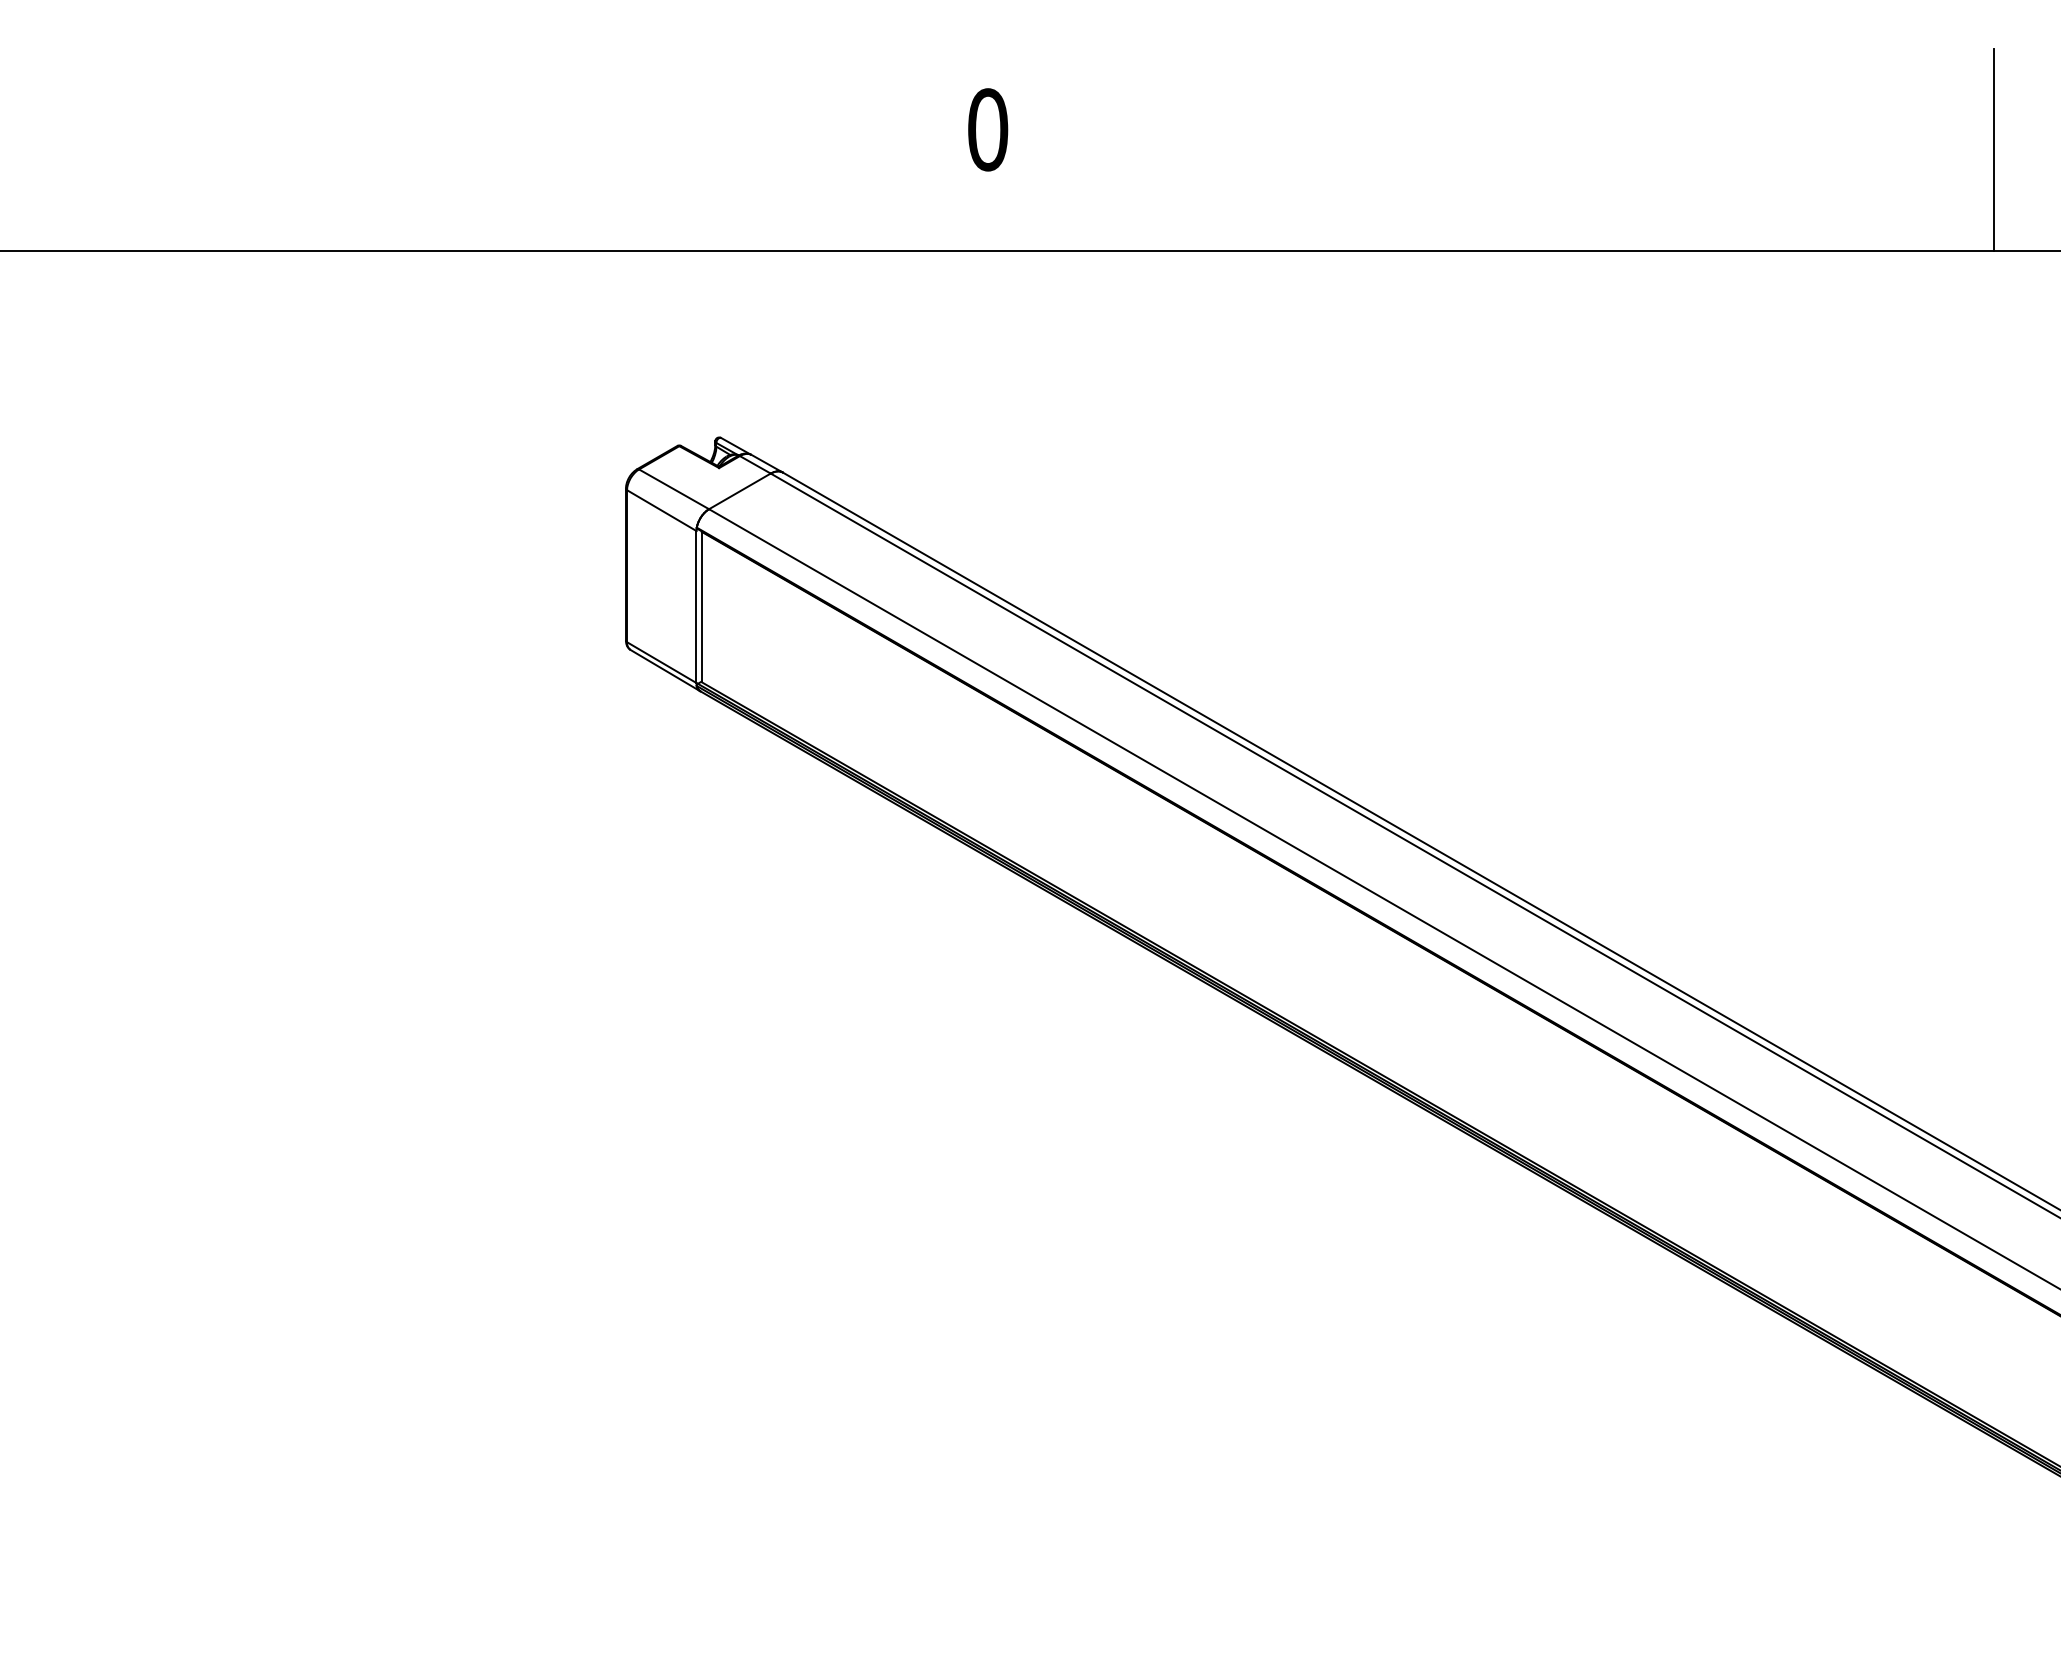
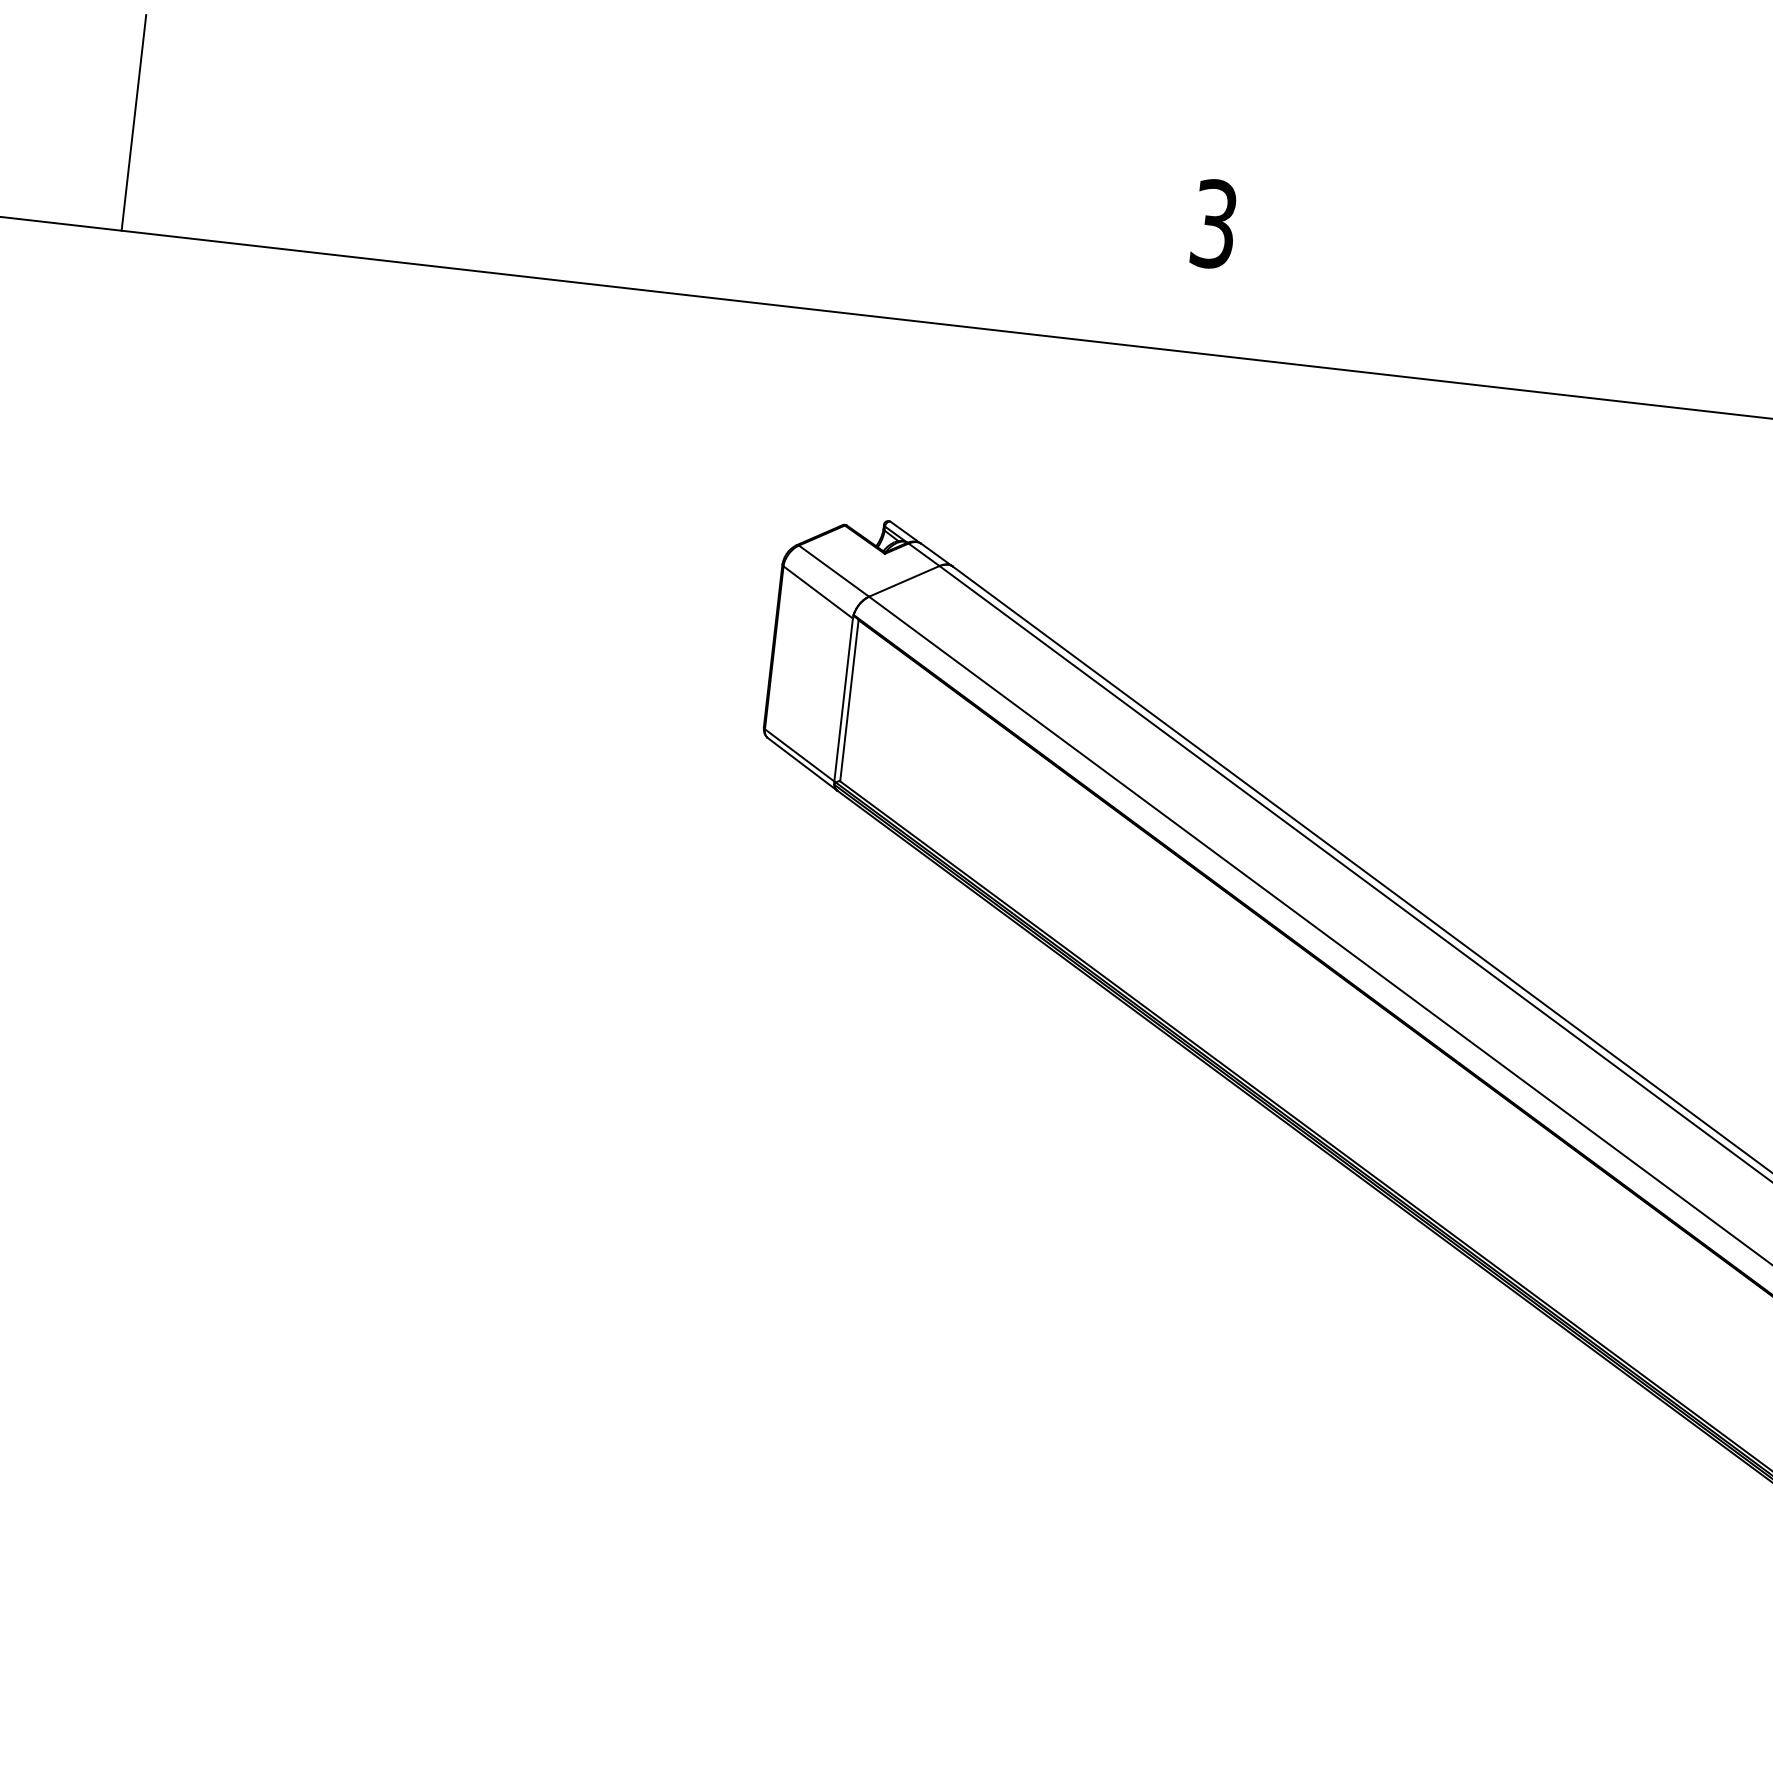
text: (988, 129) -> (1214, 223), 0 -> 3

